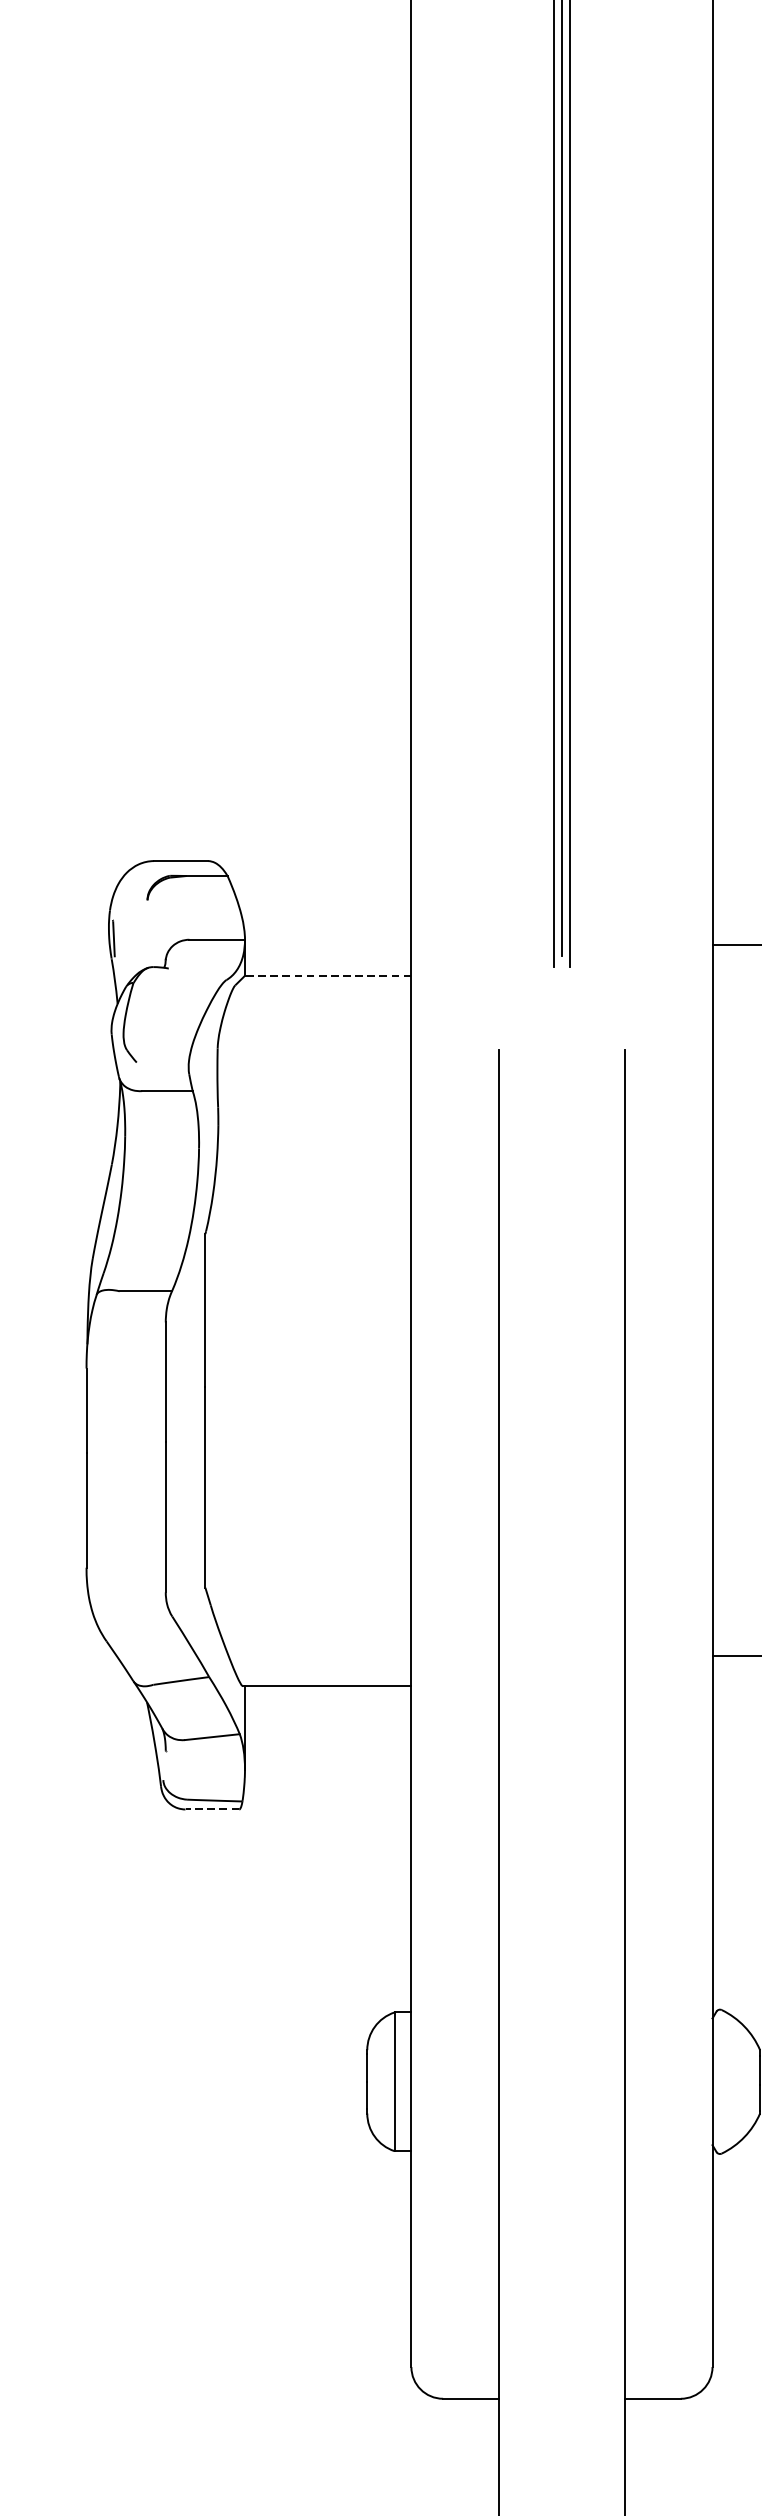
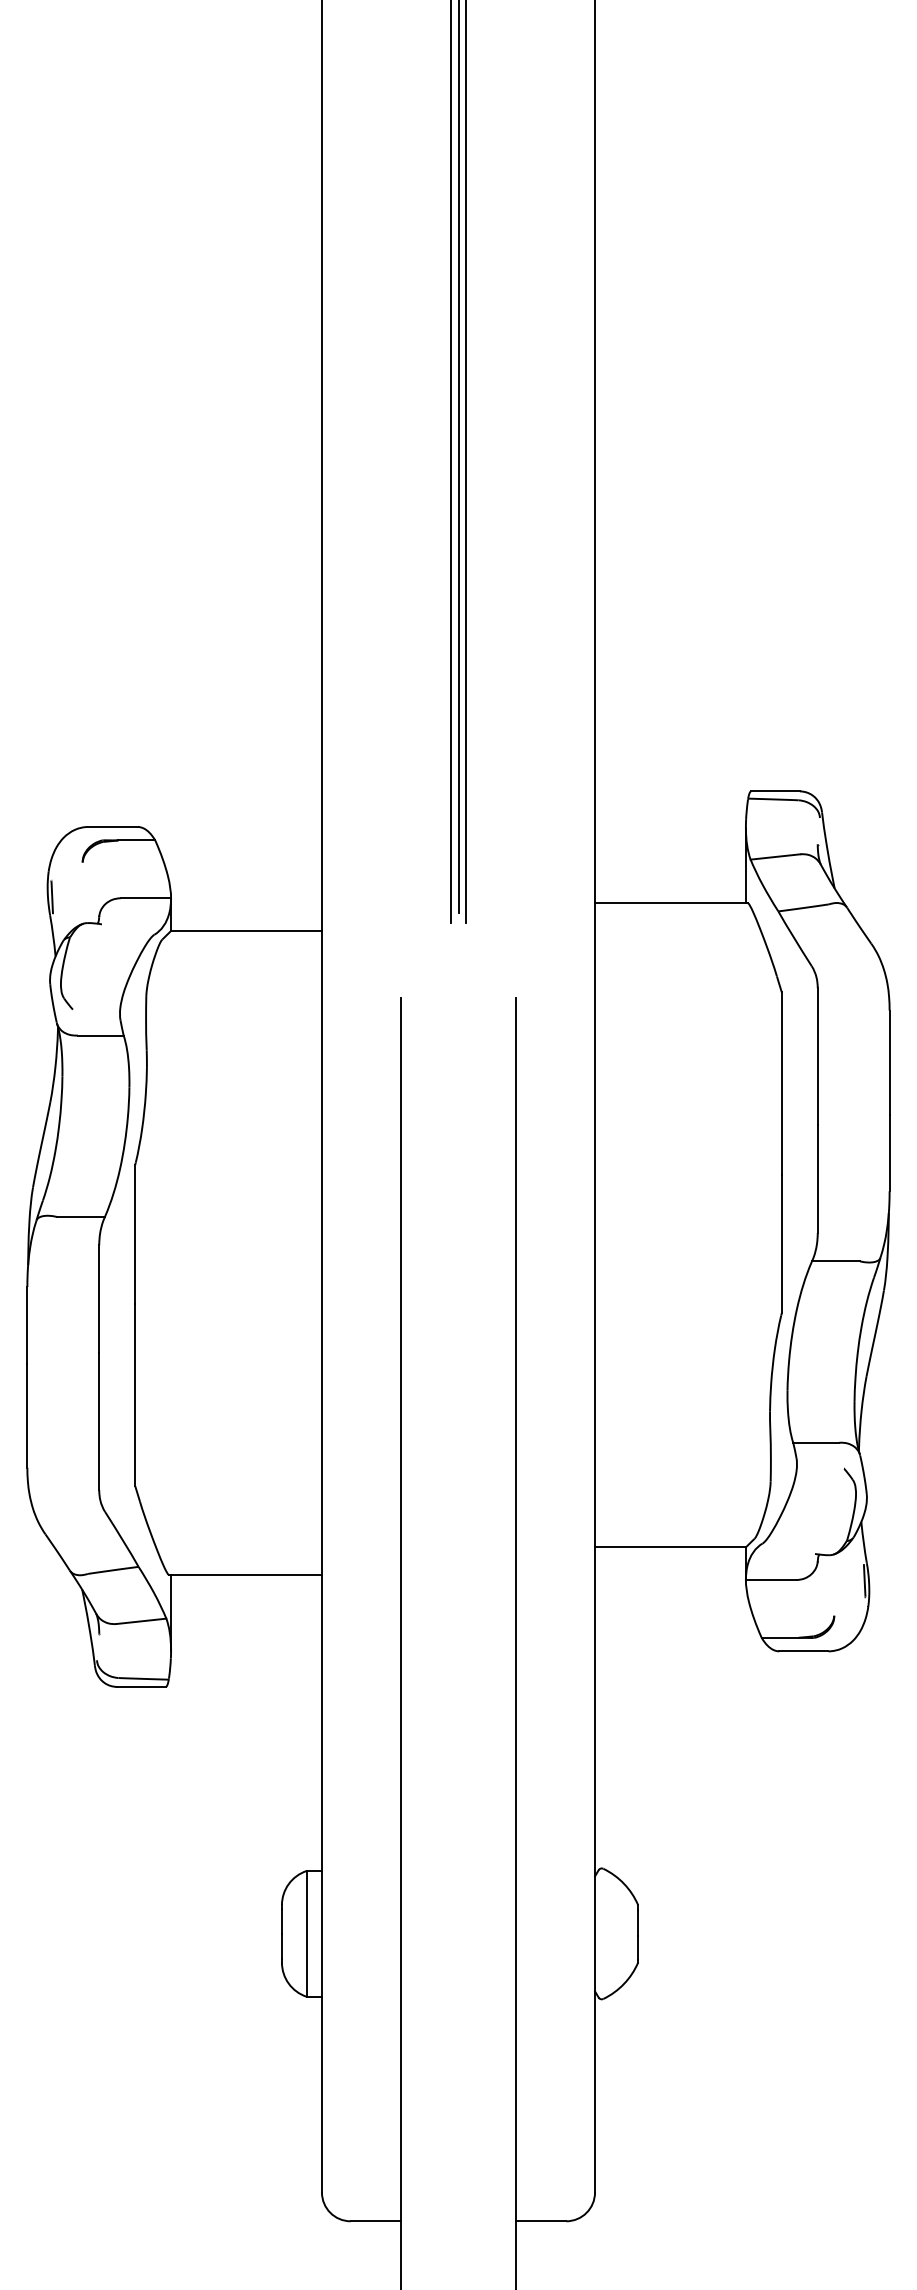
line: (328, 975) -> (246, 930), dashed -> solid
line: (211, 1809) -> (140, 1686), dashed -> solid

